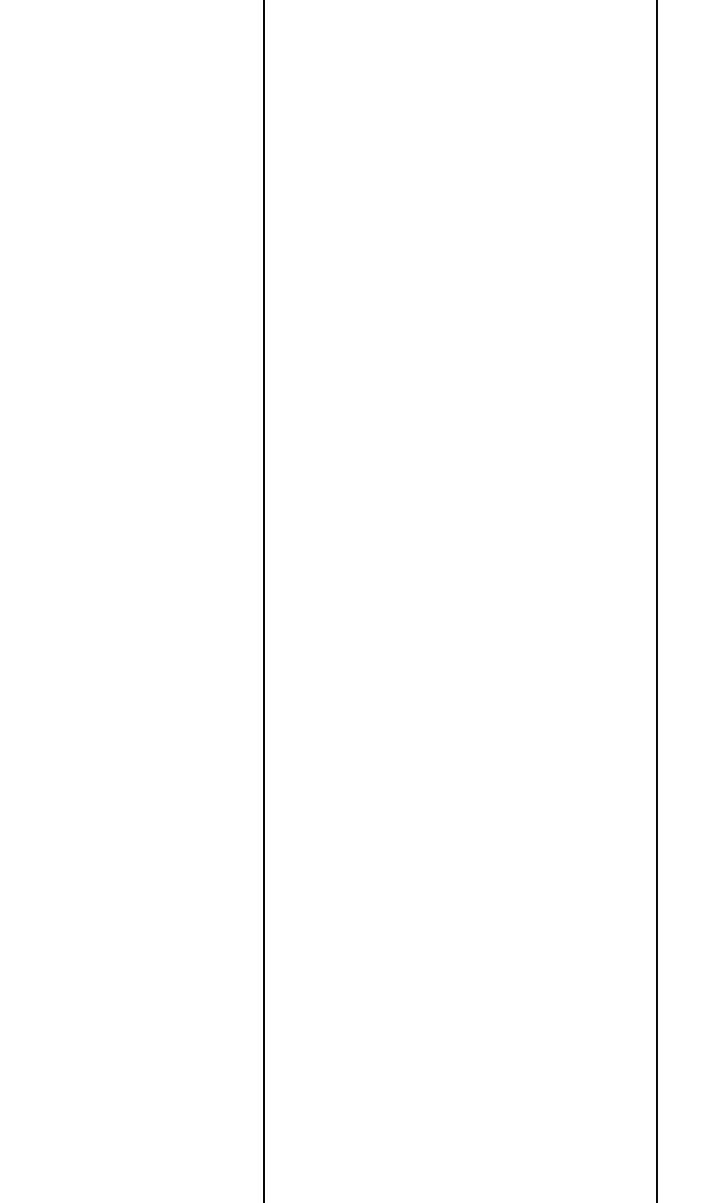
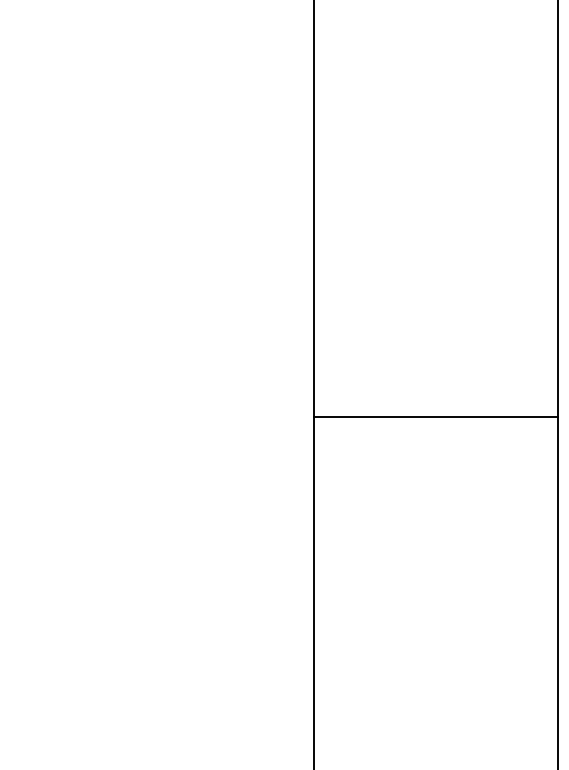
line: (460, 591) -> (435, 417), added

